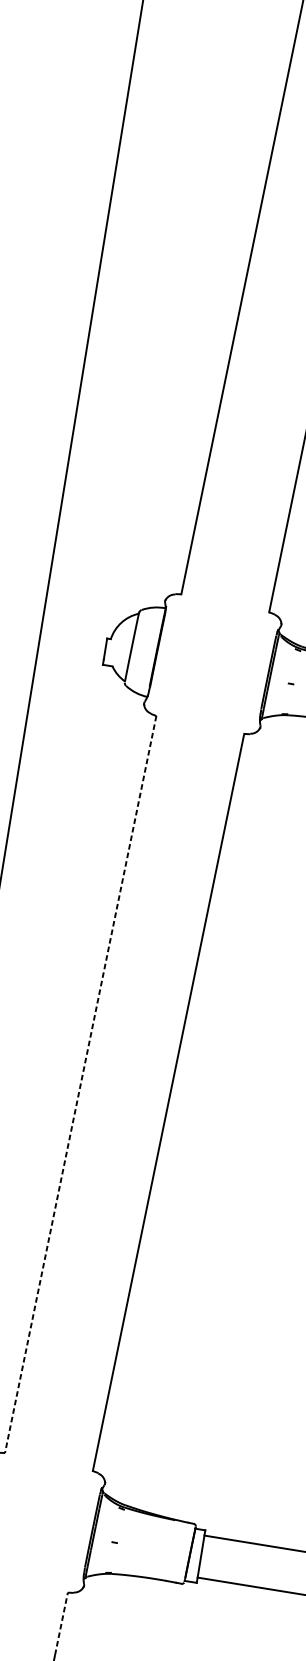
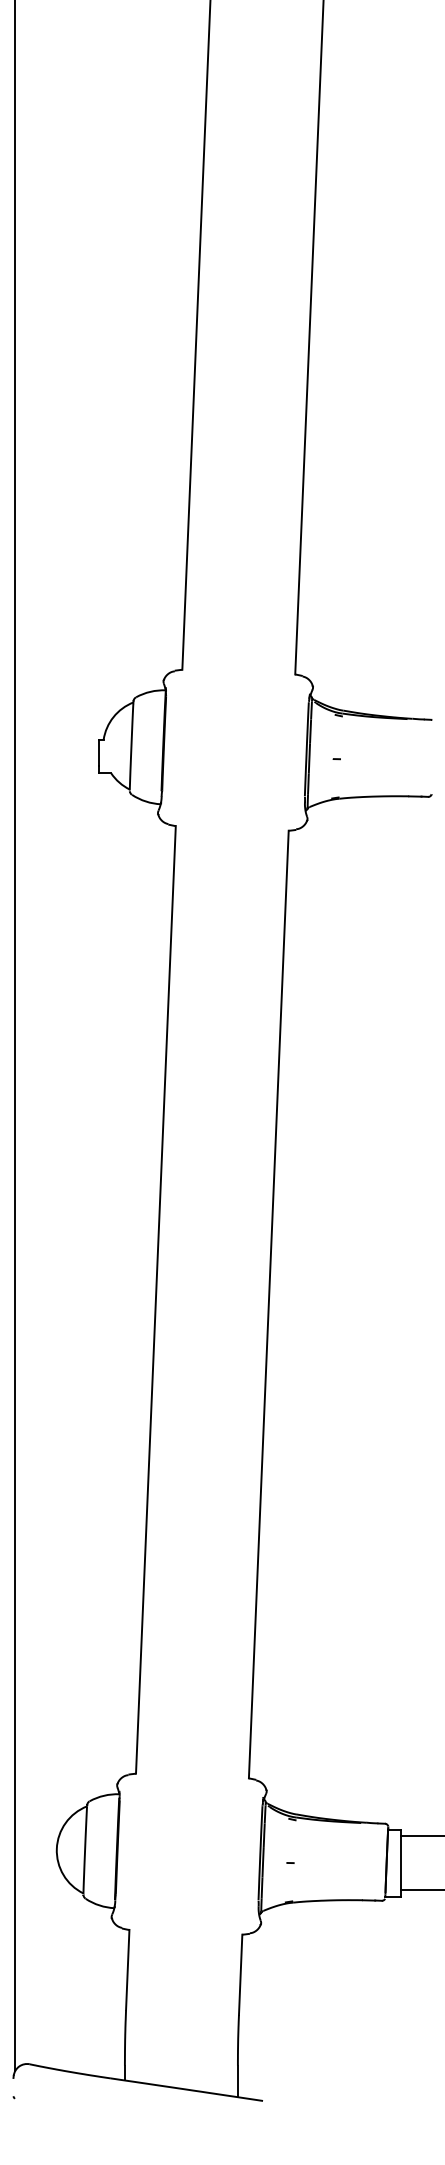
line: (80, 1084) -> (155, 1300), dashed -> solid
line: (61, 1623) -> (240, 1974), dashed -> solid

